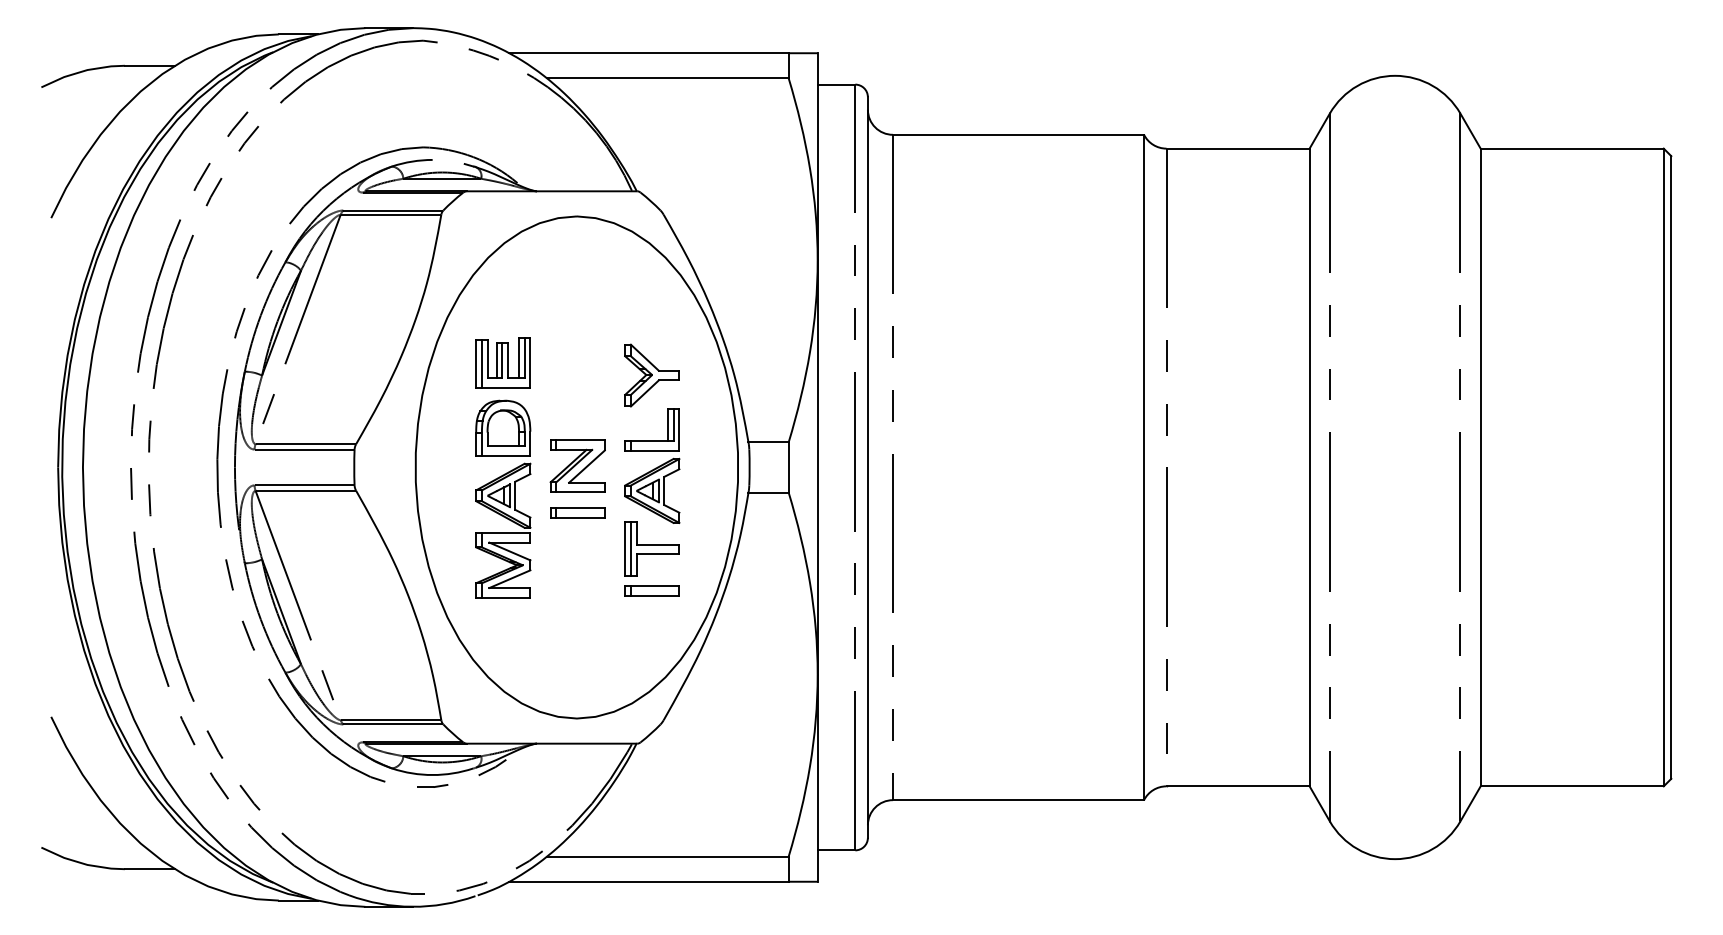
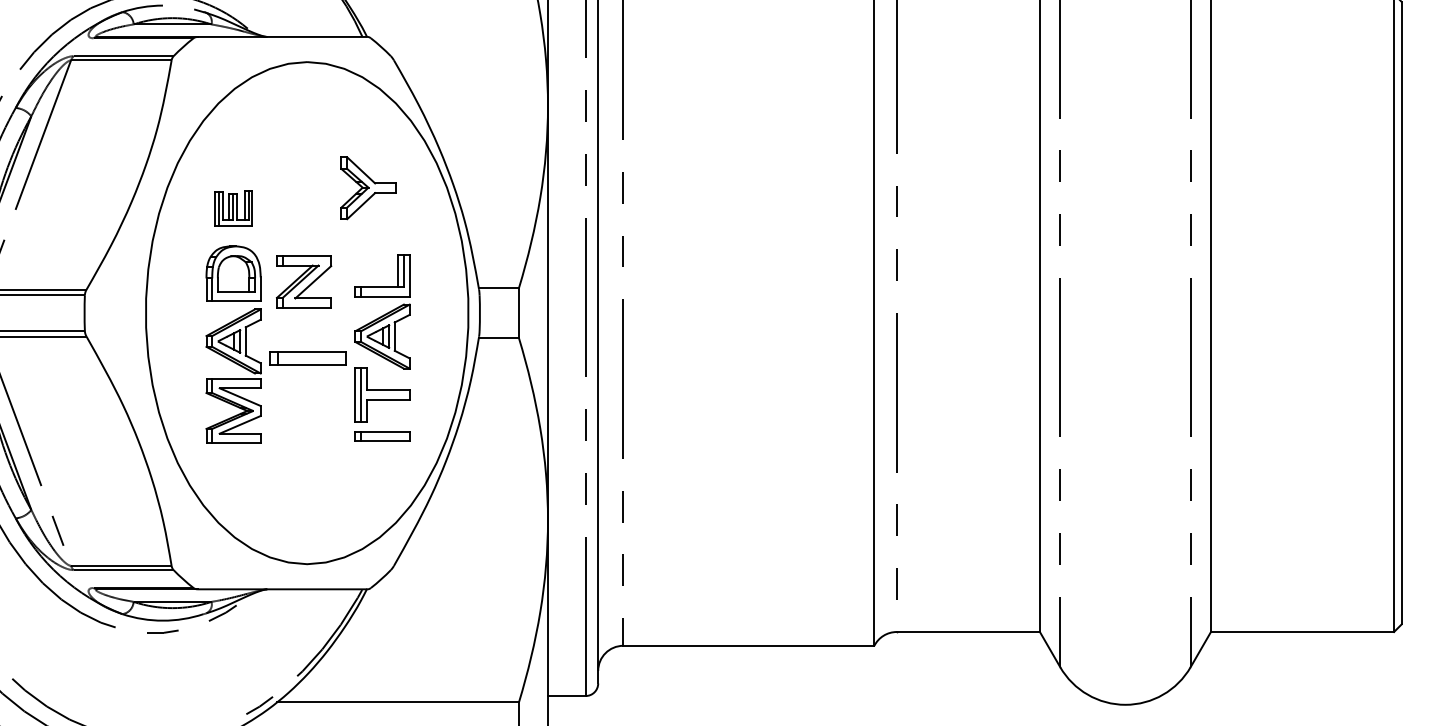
part: (502, 362) -> (232, 208), size x0.7
part: (651, 375) -> (367, 188), moved
part: (577, 465) -> (303, 281), moved
part: (577, 512) -> (307, 358), size x1.4

